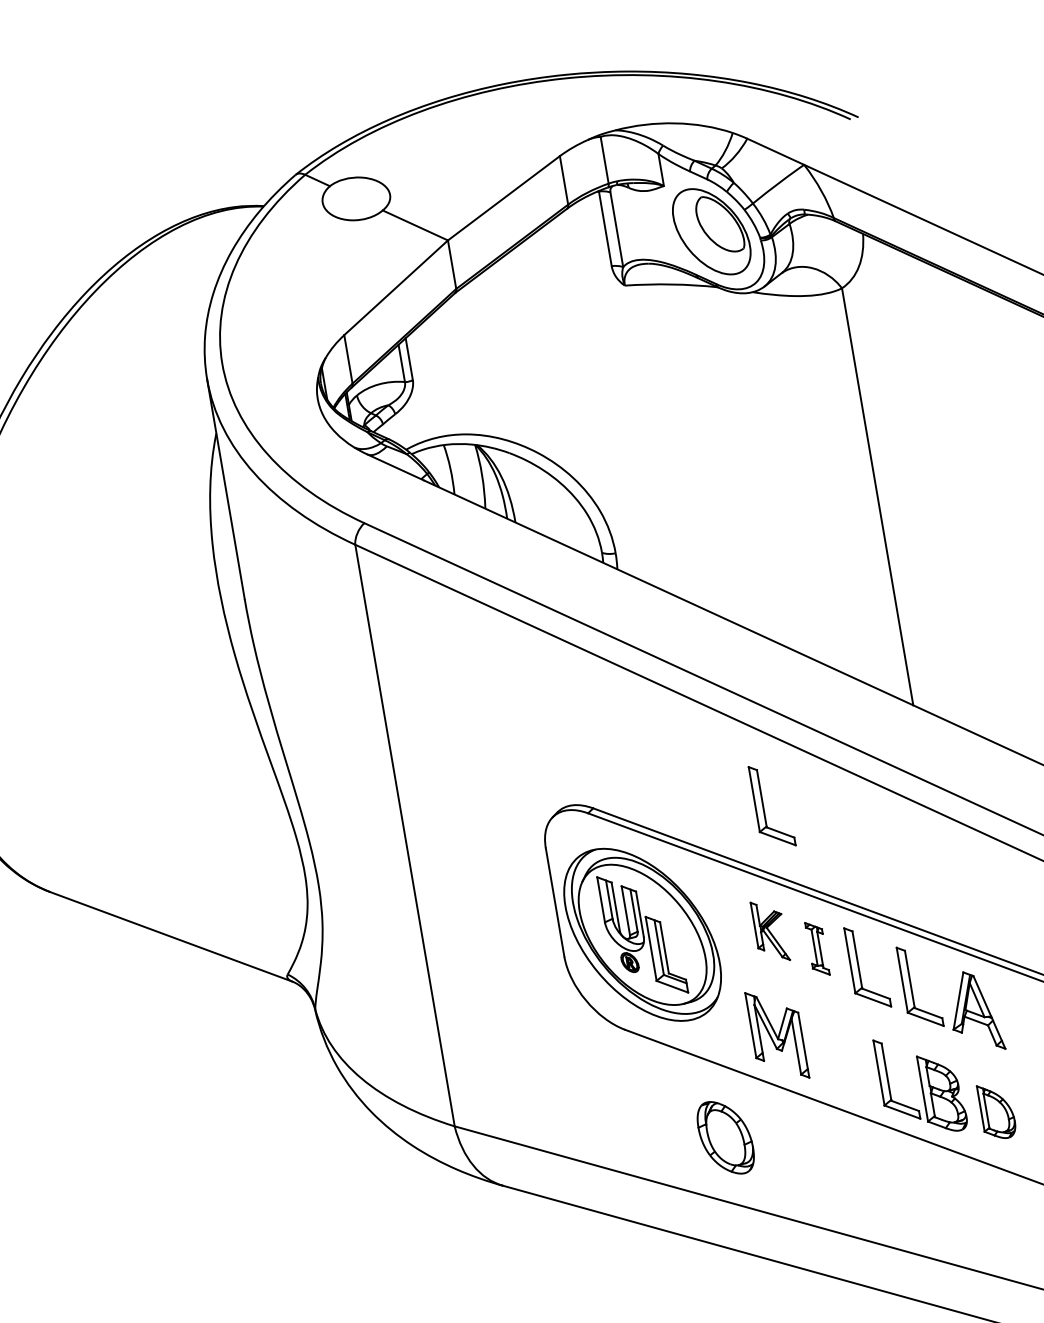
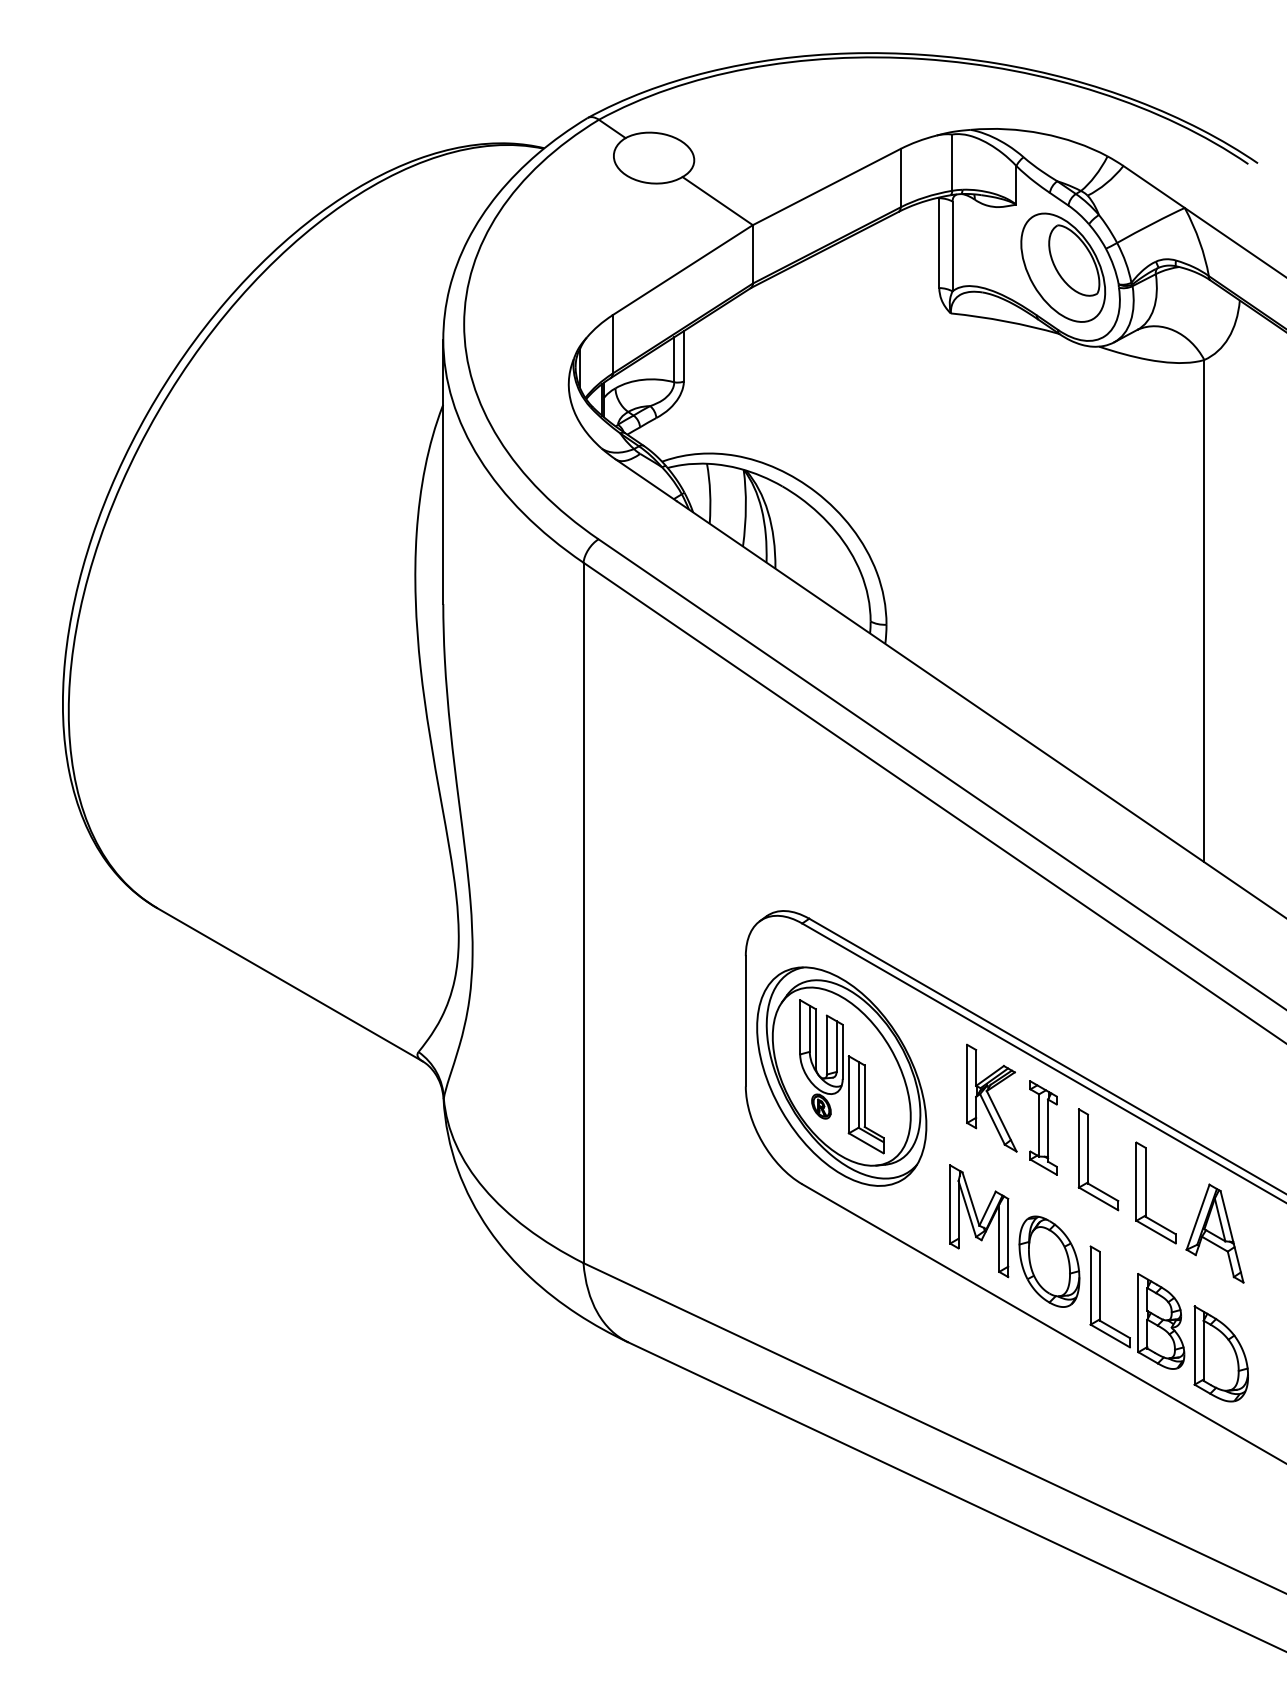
part: (764, 807) -> (1009, 951), removed
part: (769, 930) -> (991, 1097), size x1.43
part: (817, 948) -> (1043, 1127), size x1.43
part: (996, 1110) -> (1220, 1353), size x1.43
part: (725, 1137) -> (1049, 1261), moved

